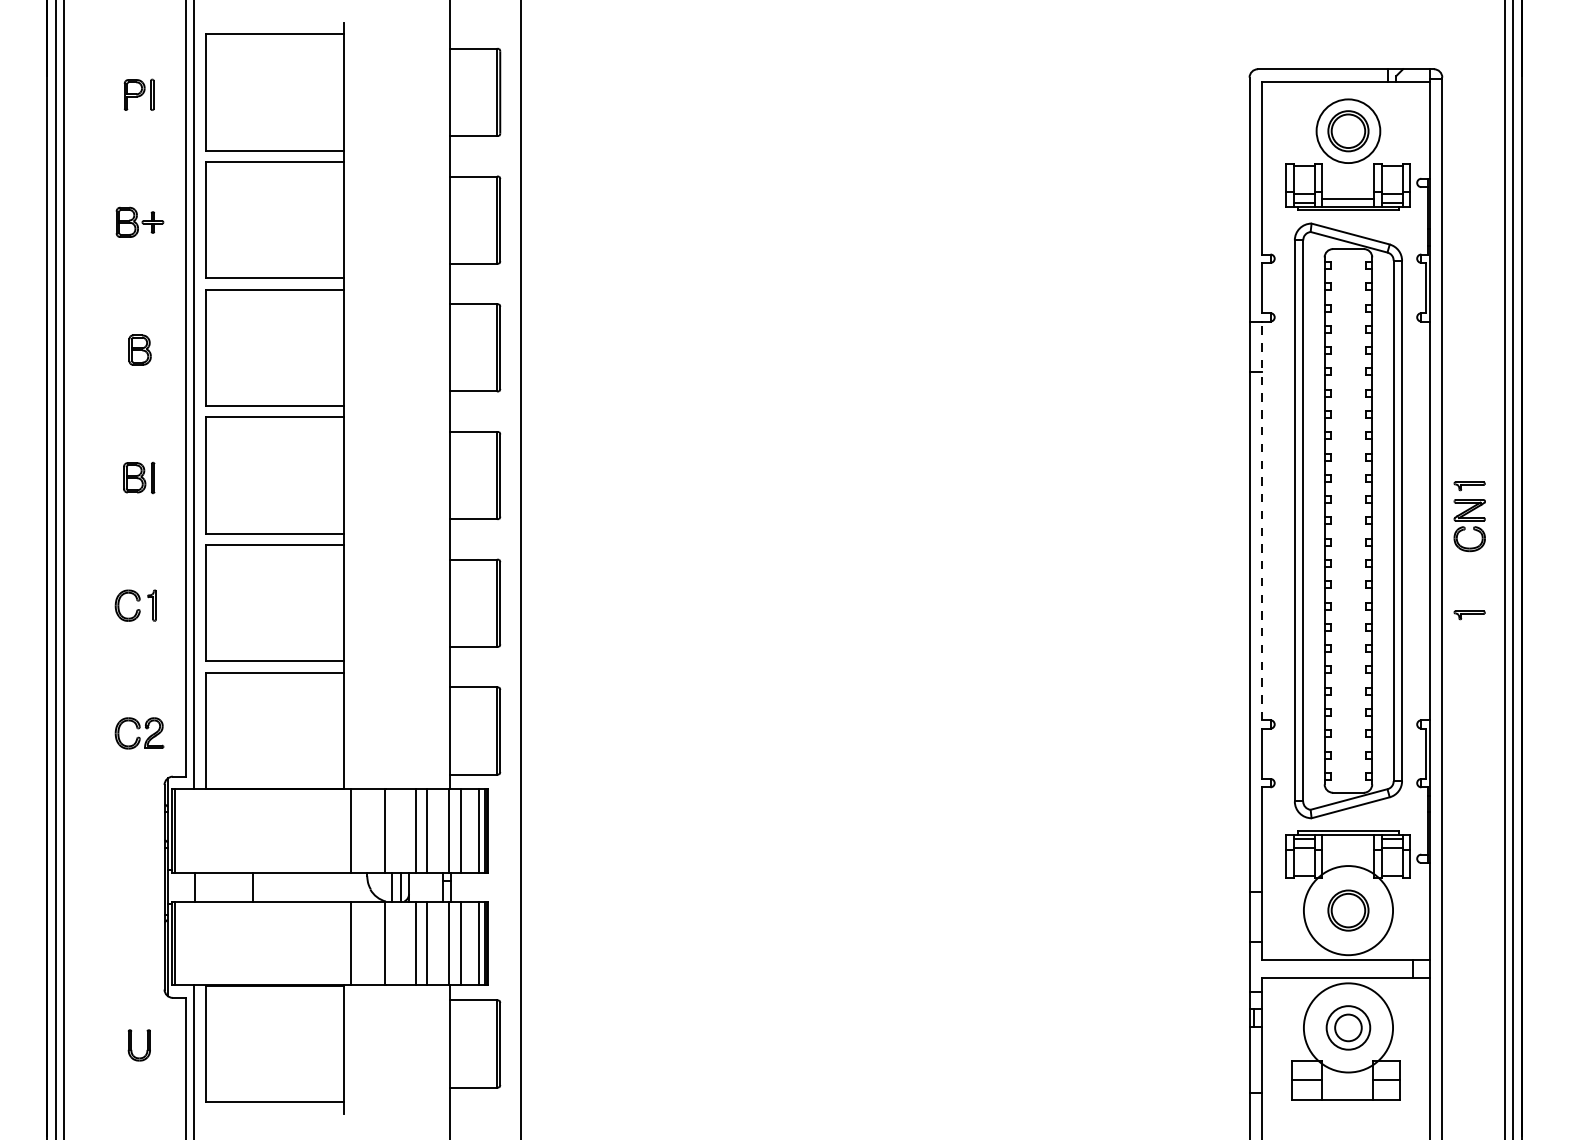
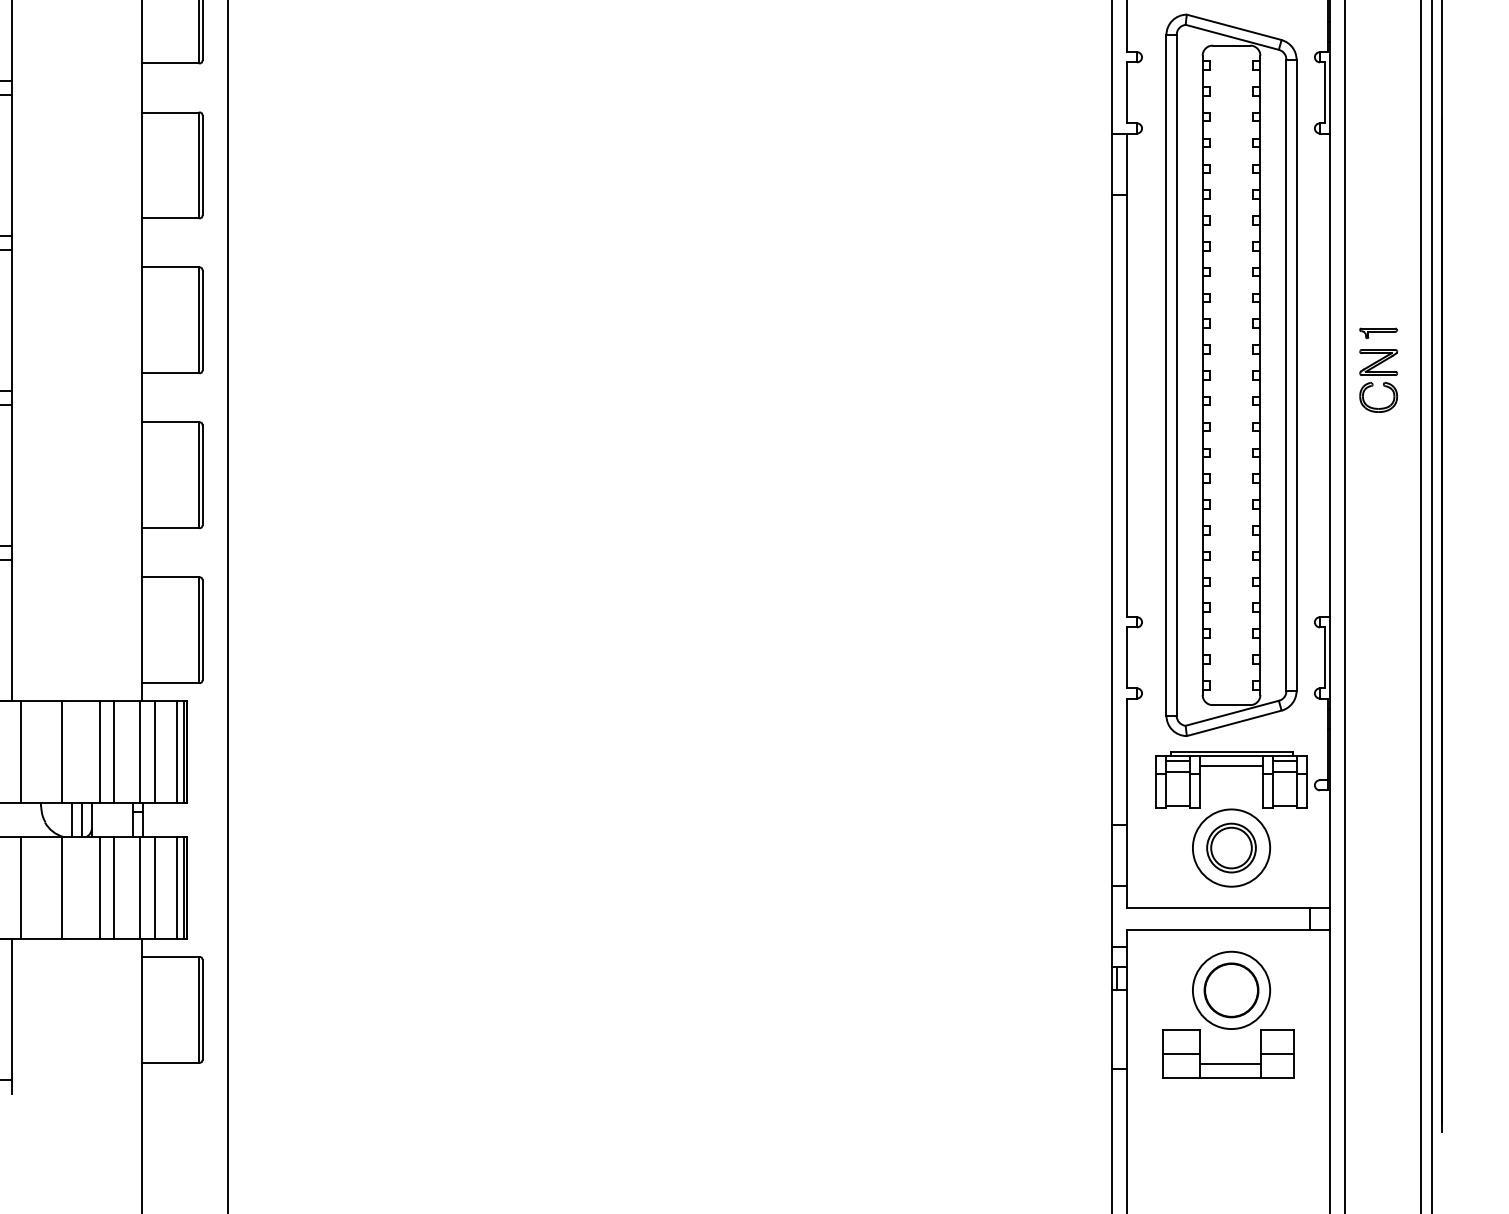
line: (1262, 520) -> (1127, 374), dashed -> solid
part: (1469, 615) -> (1378, 490), removed
line: (1348, 843) -> (1231, 766), added
circle: (1348, 910) -> (1231, 847), size x0.71
circle: (1348, 1027) -> (1231, 989), size x0.71
circle: (1348, 1027) -> (1231, 989), size x1.67
line: (1347, 1088) -> (1230, 1063), added

